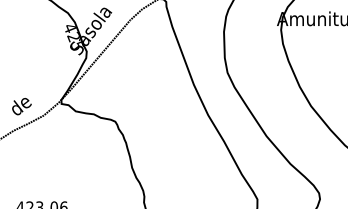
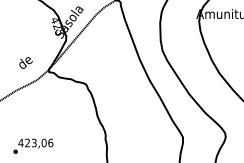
text: (21, 105) -> (25, 62), moved

